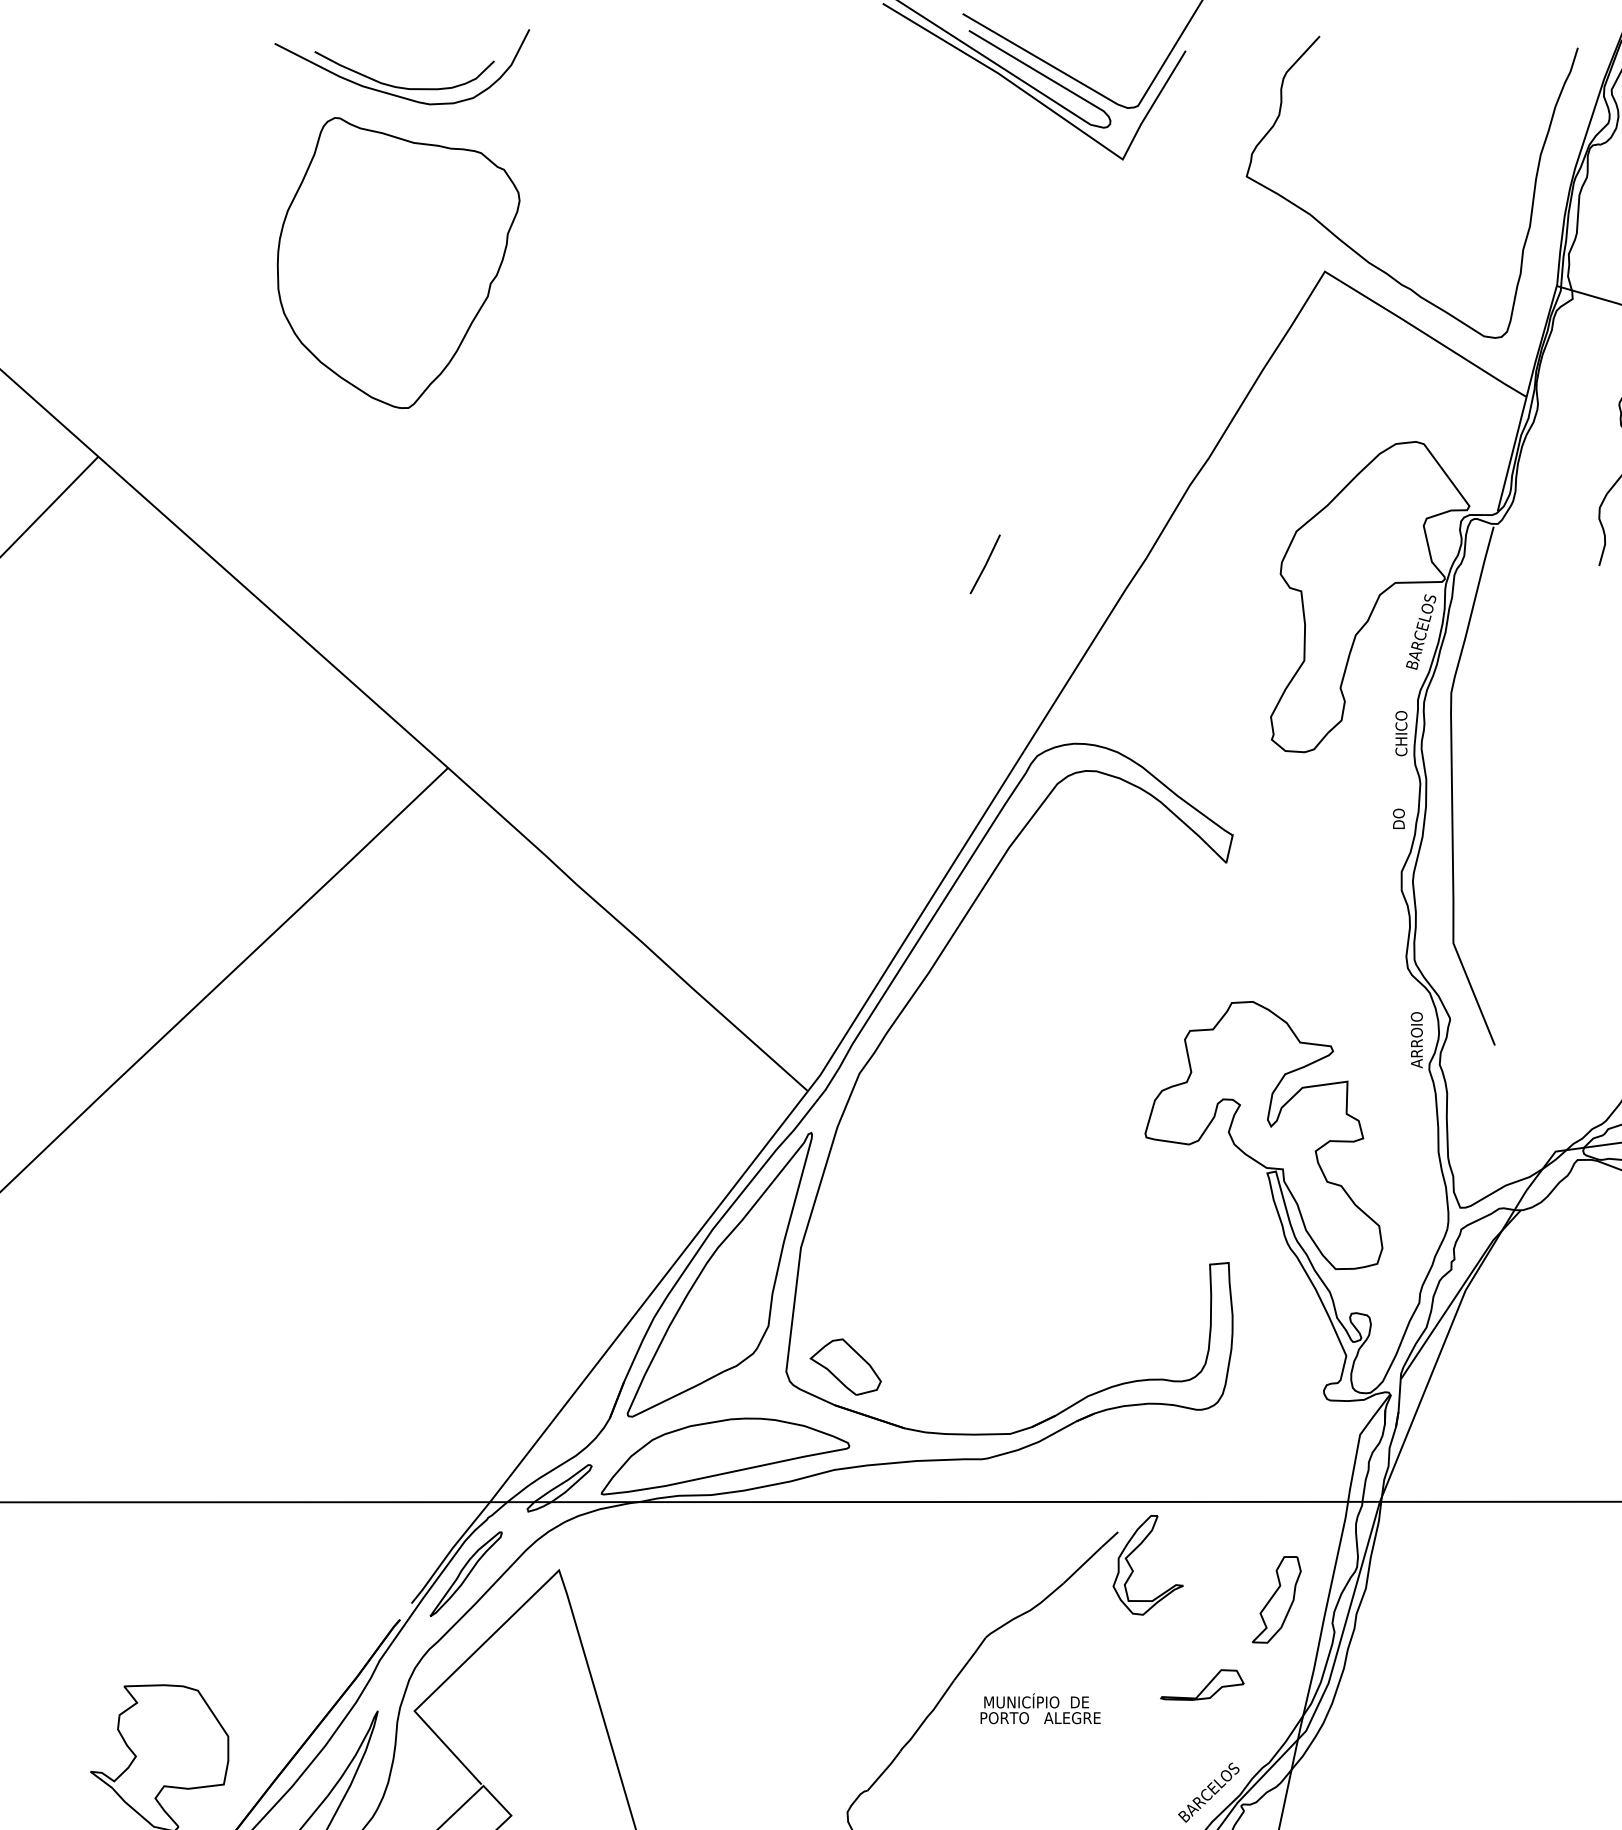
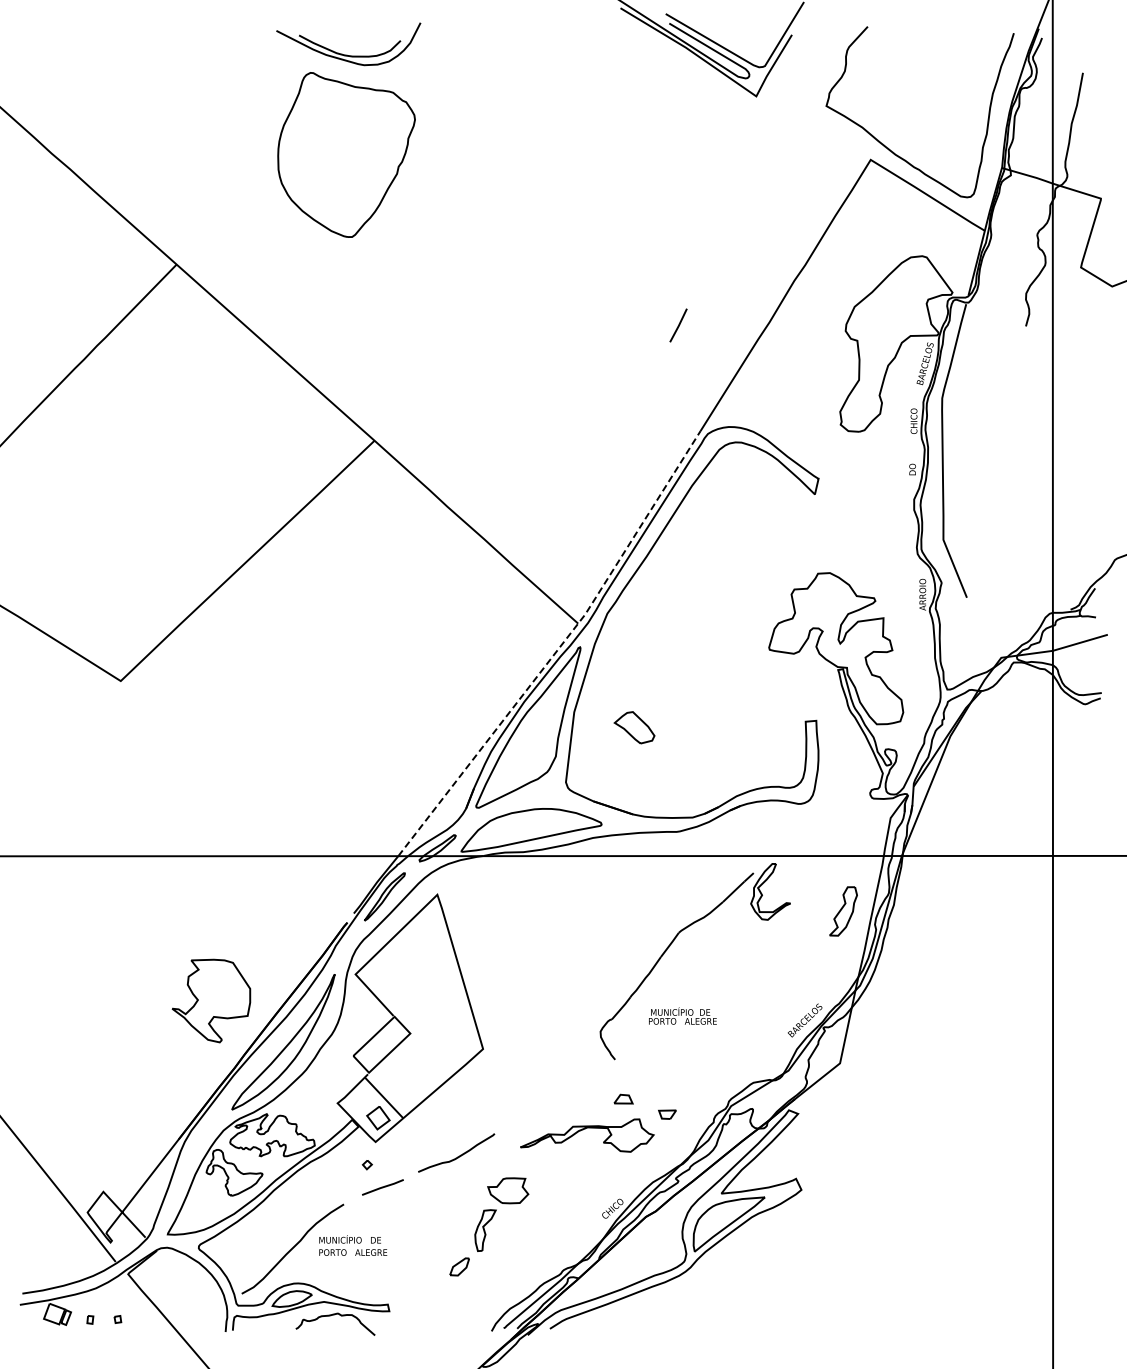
line: (773, 1136) -> (558, 649), solid -> dashed
part: (845, 1366) -> (634, 727), moved
part: (1200, 1684) -> (800, 959), removed
text: (1039, 1707) -> (682, 1015), moved

